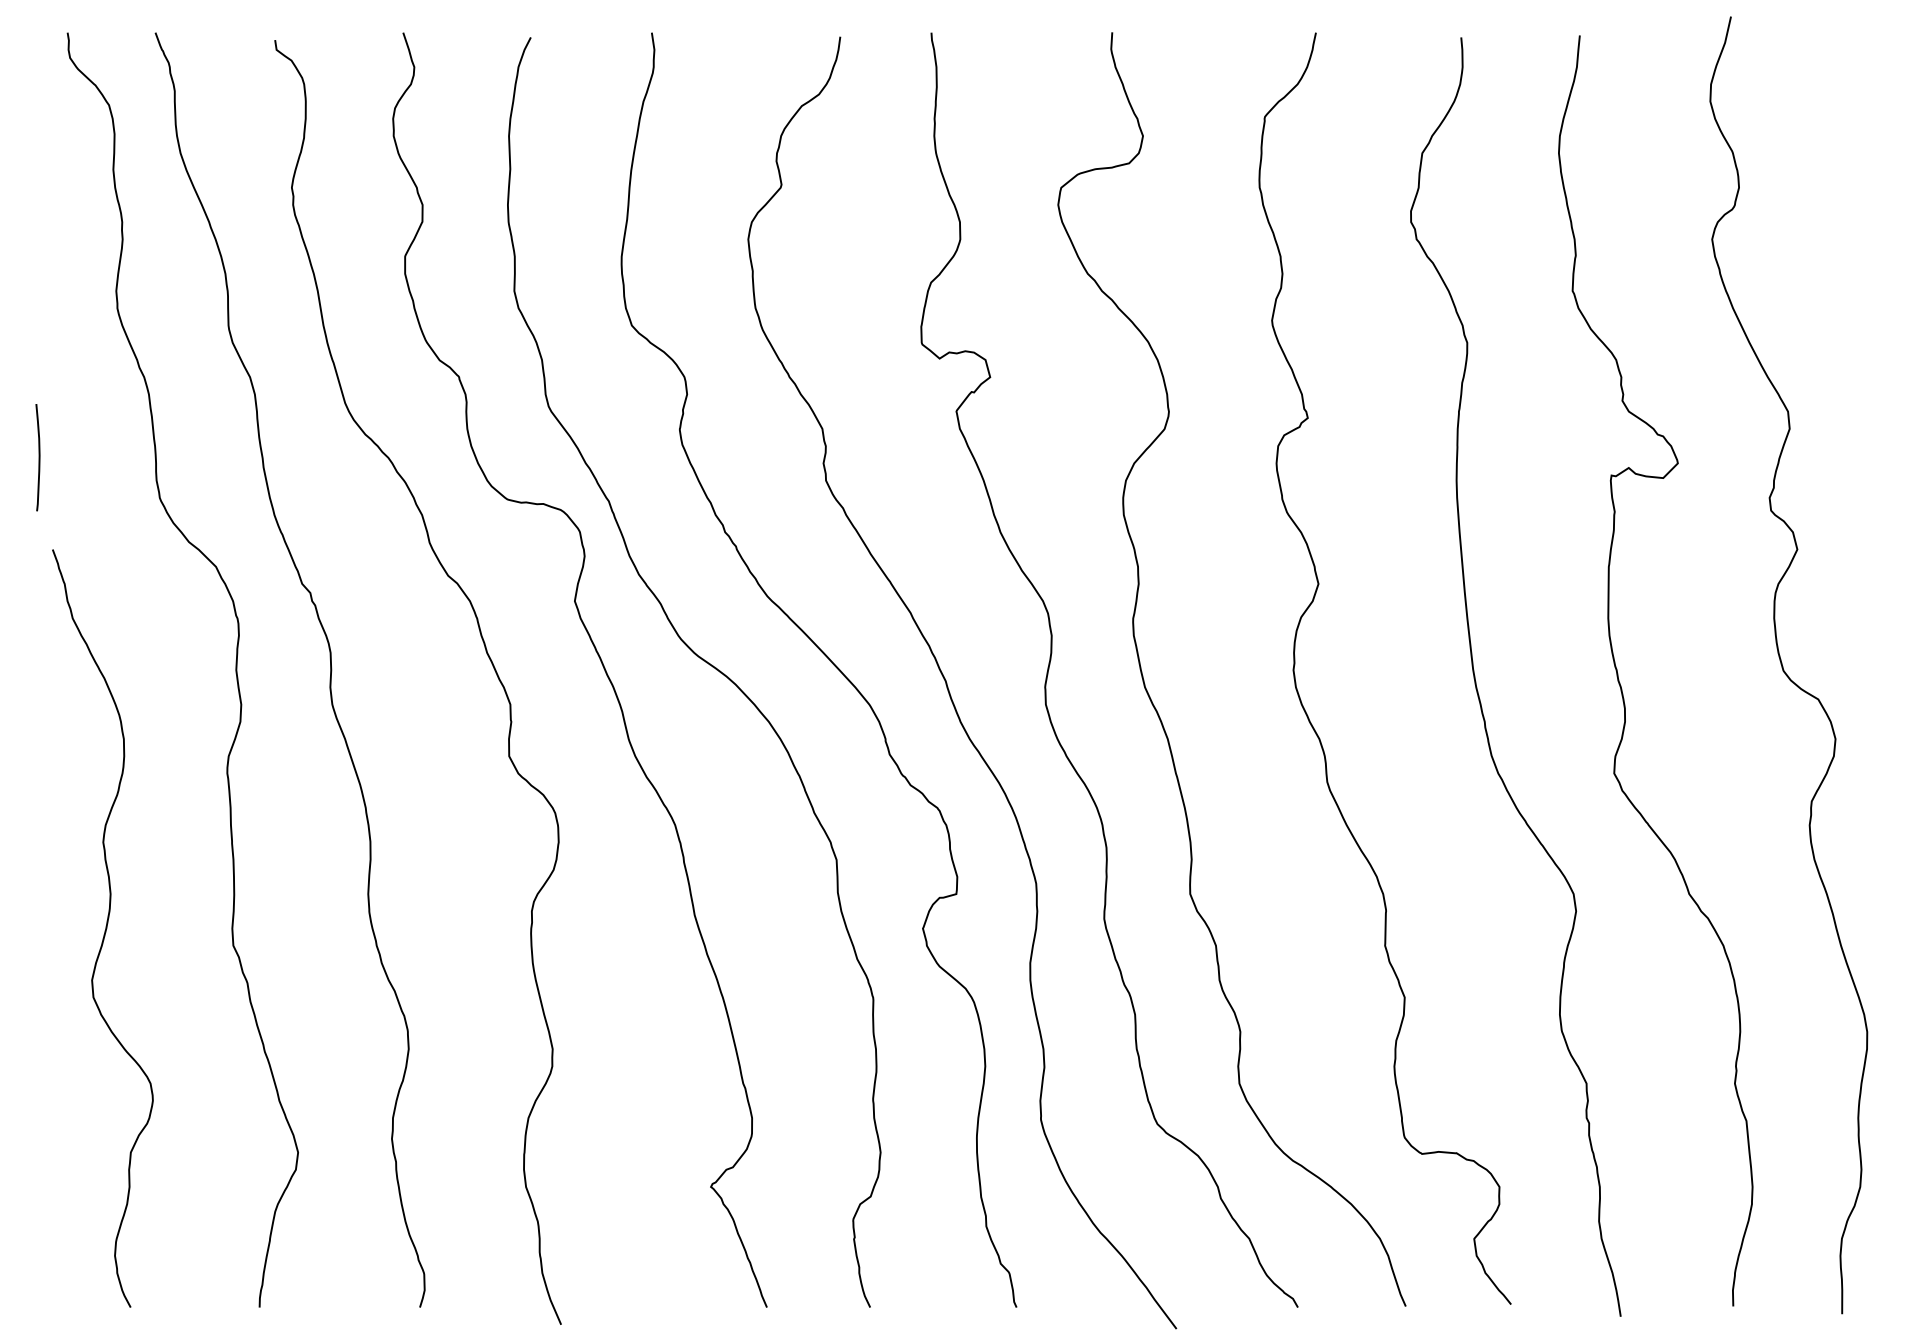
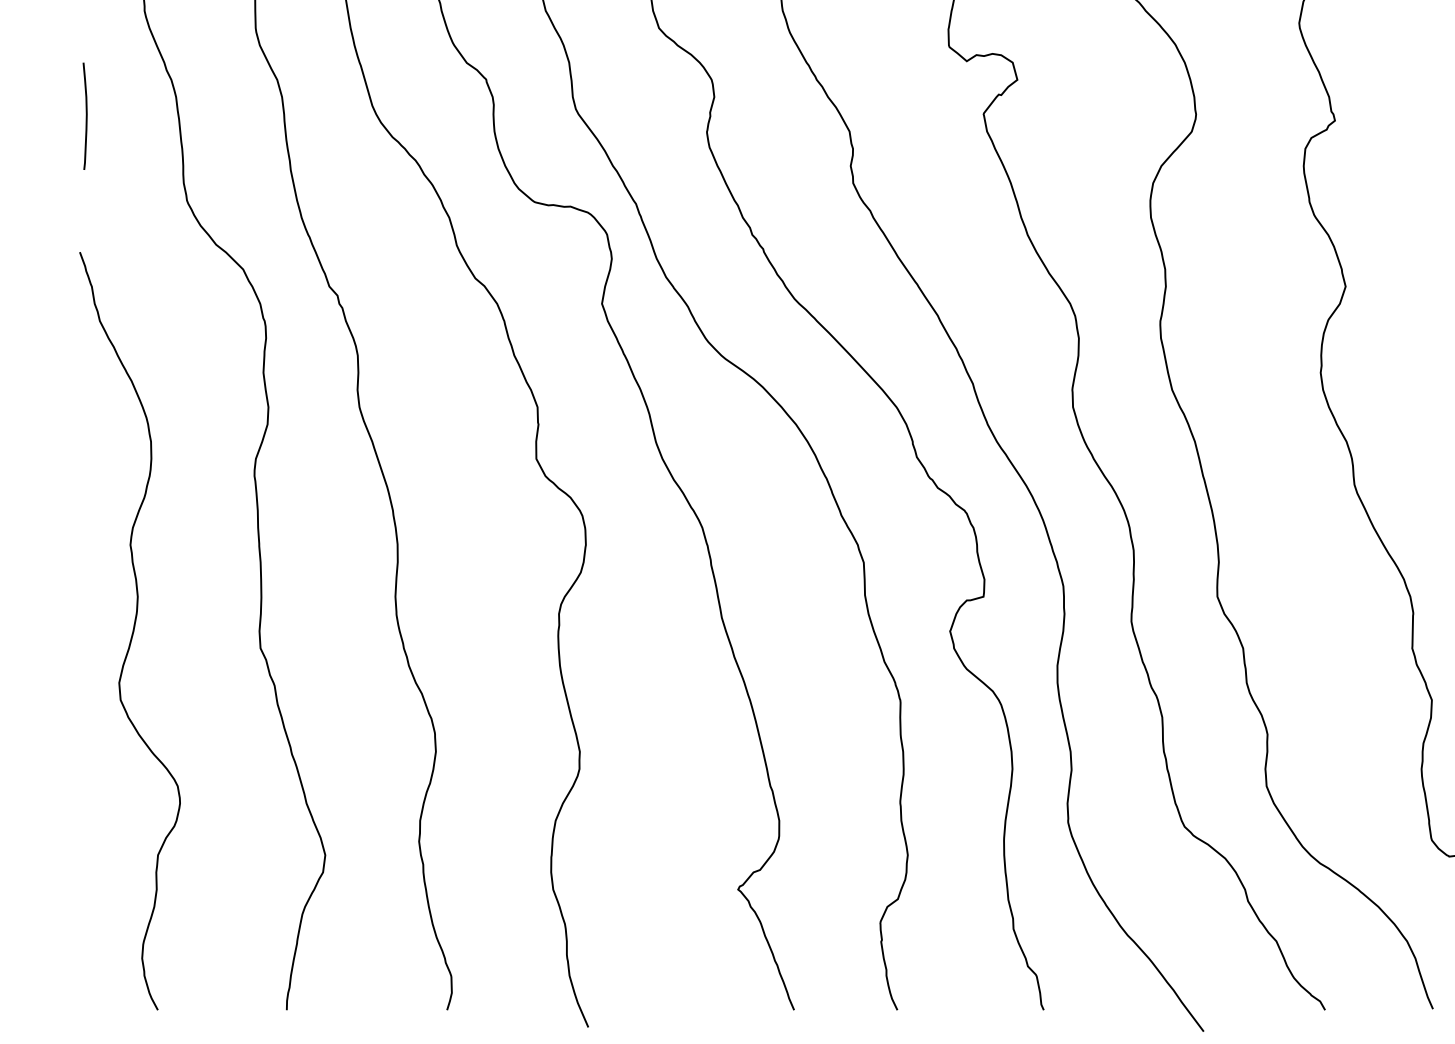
curve: (38, 457) -> (85, 116), moved

